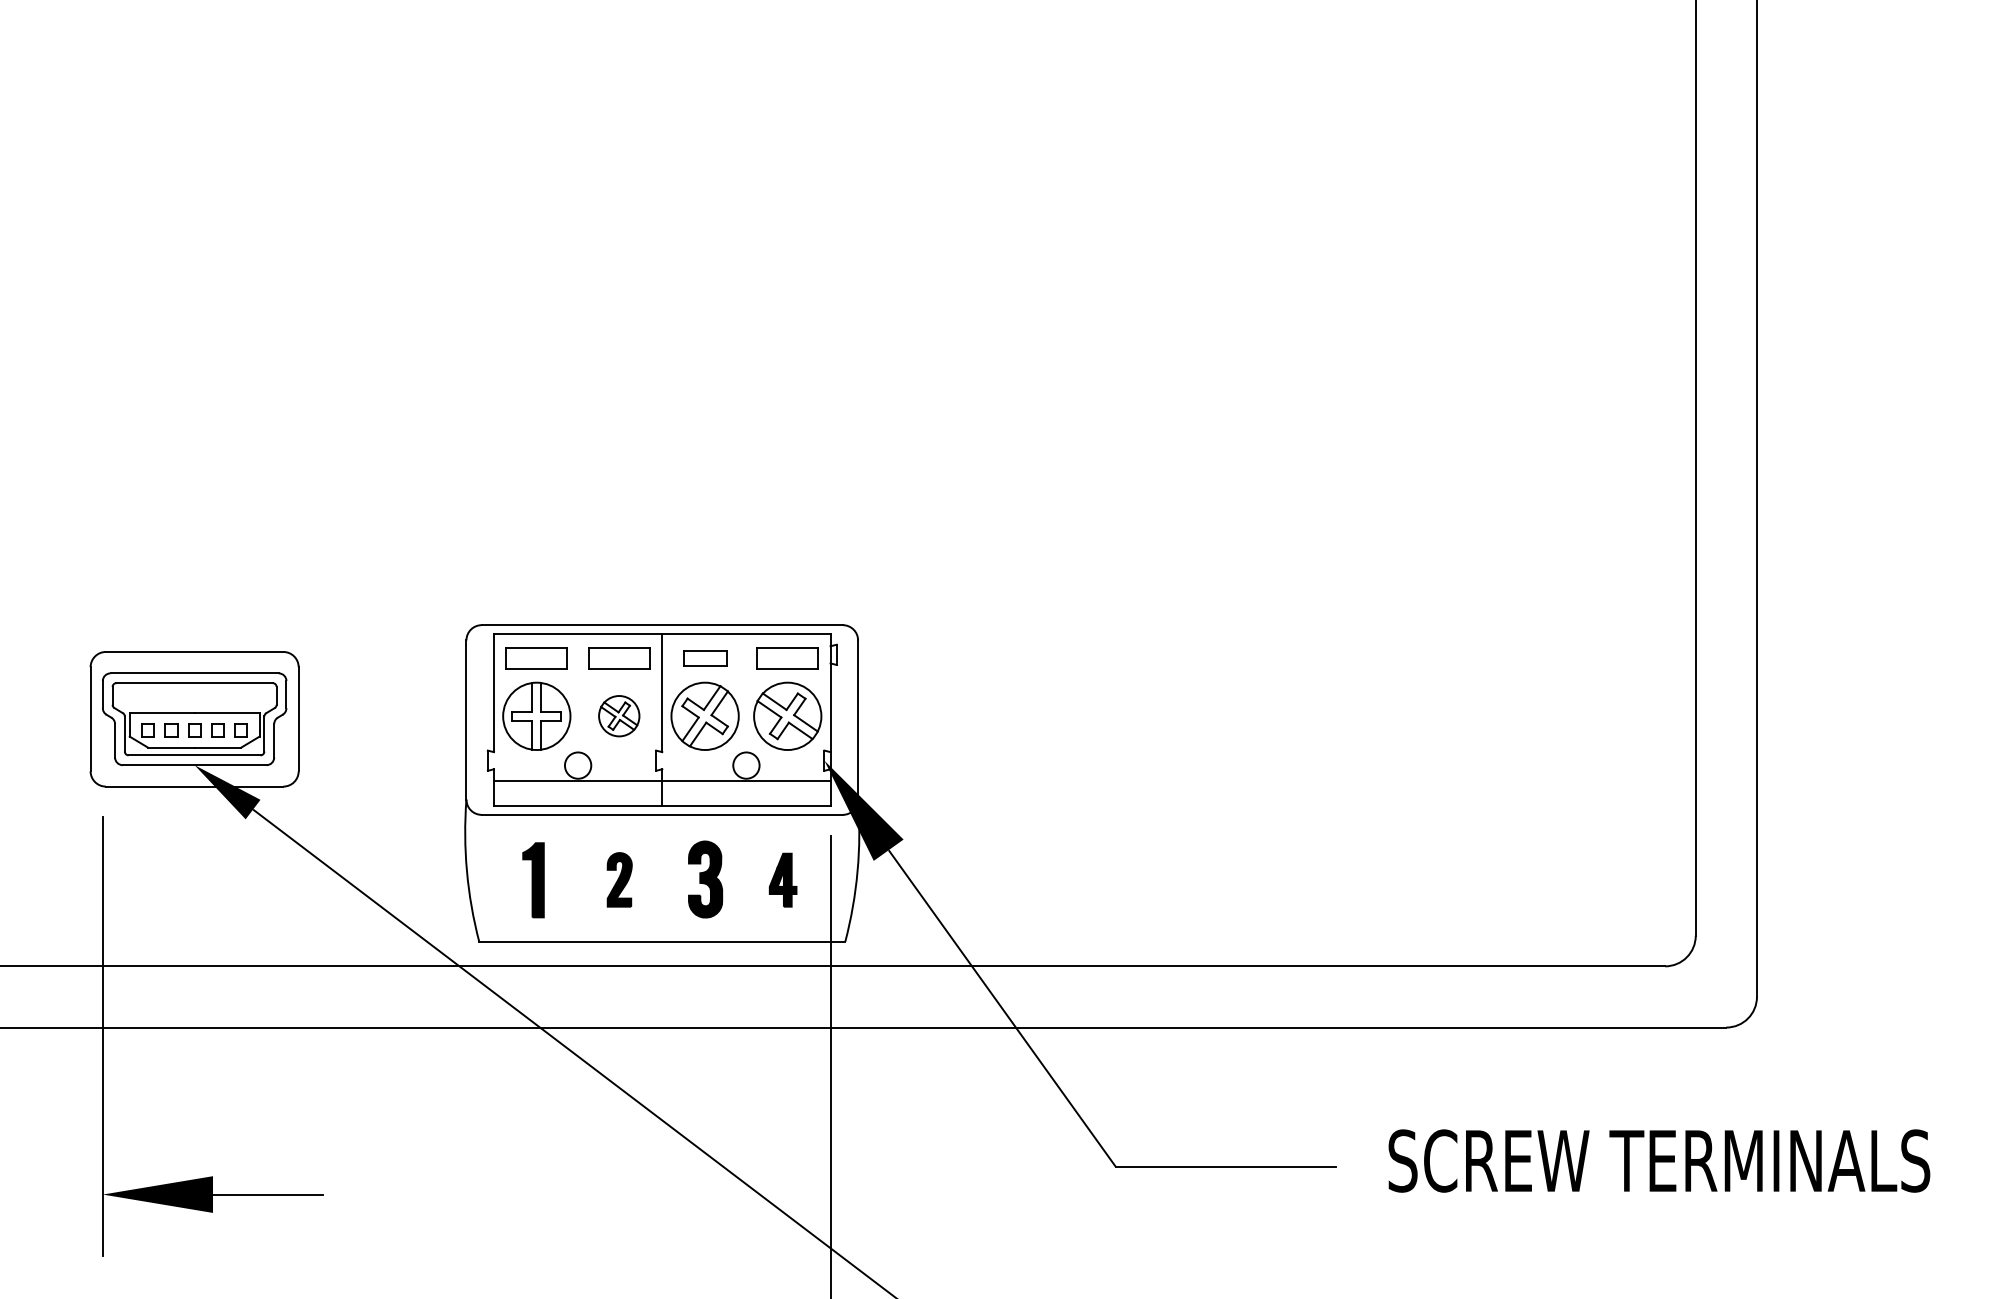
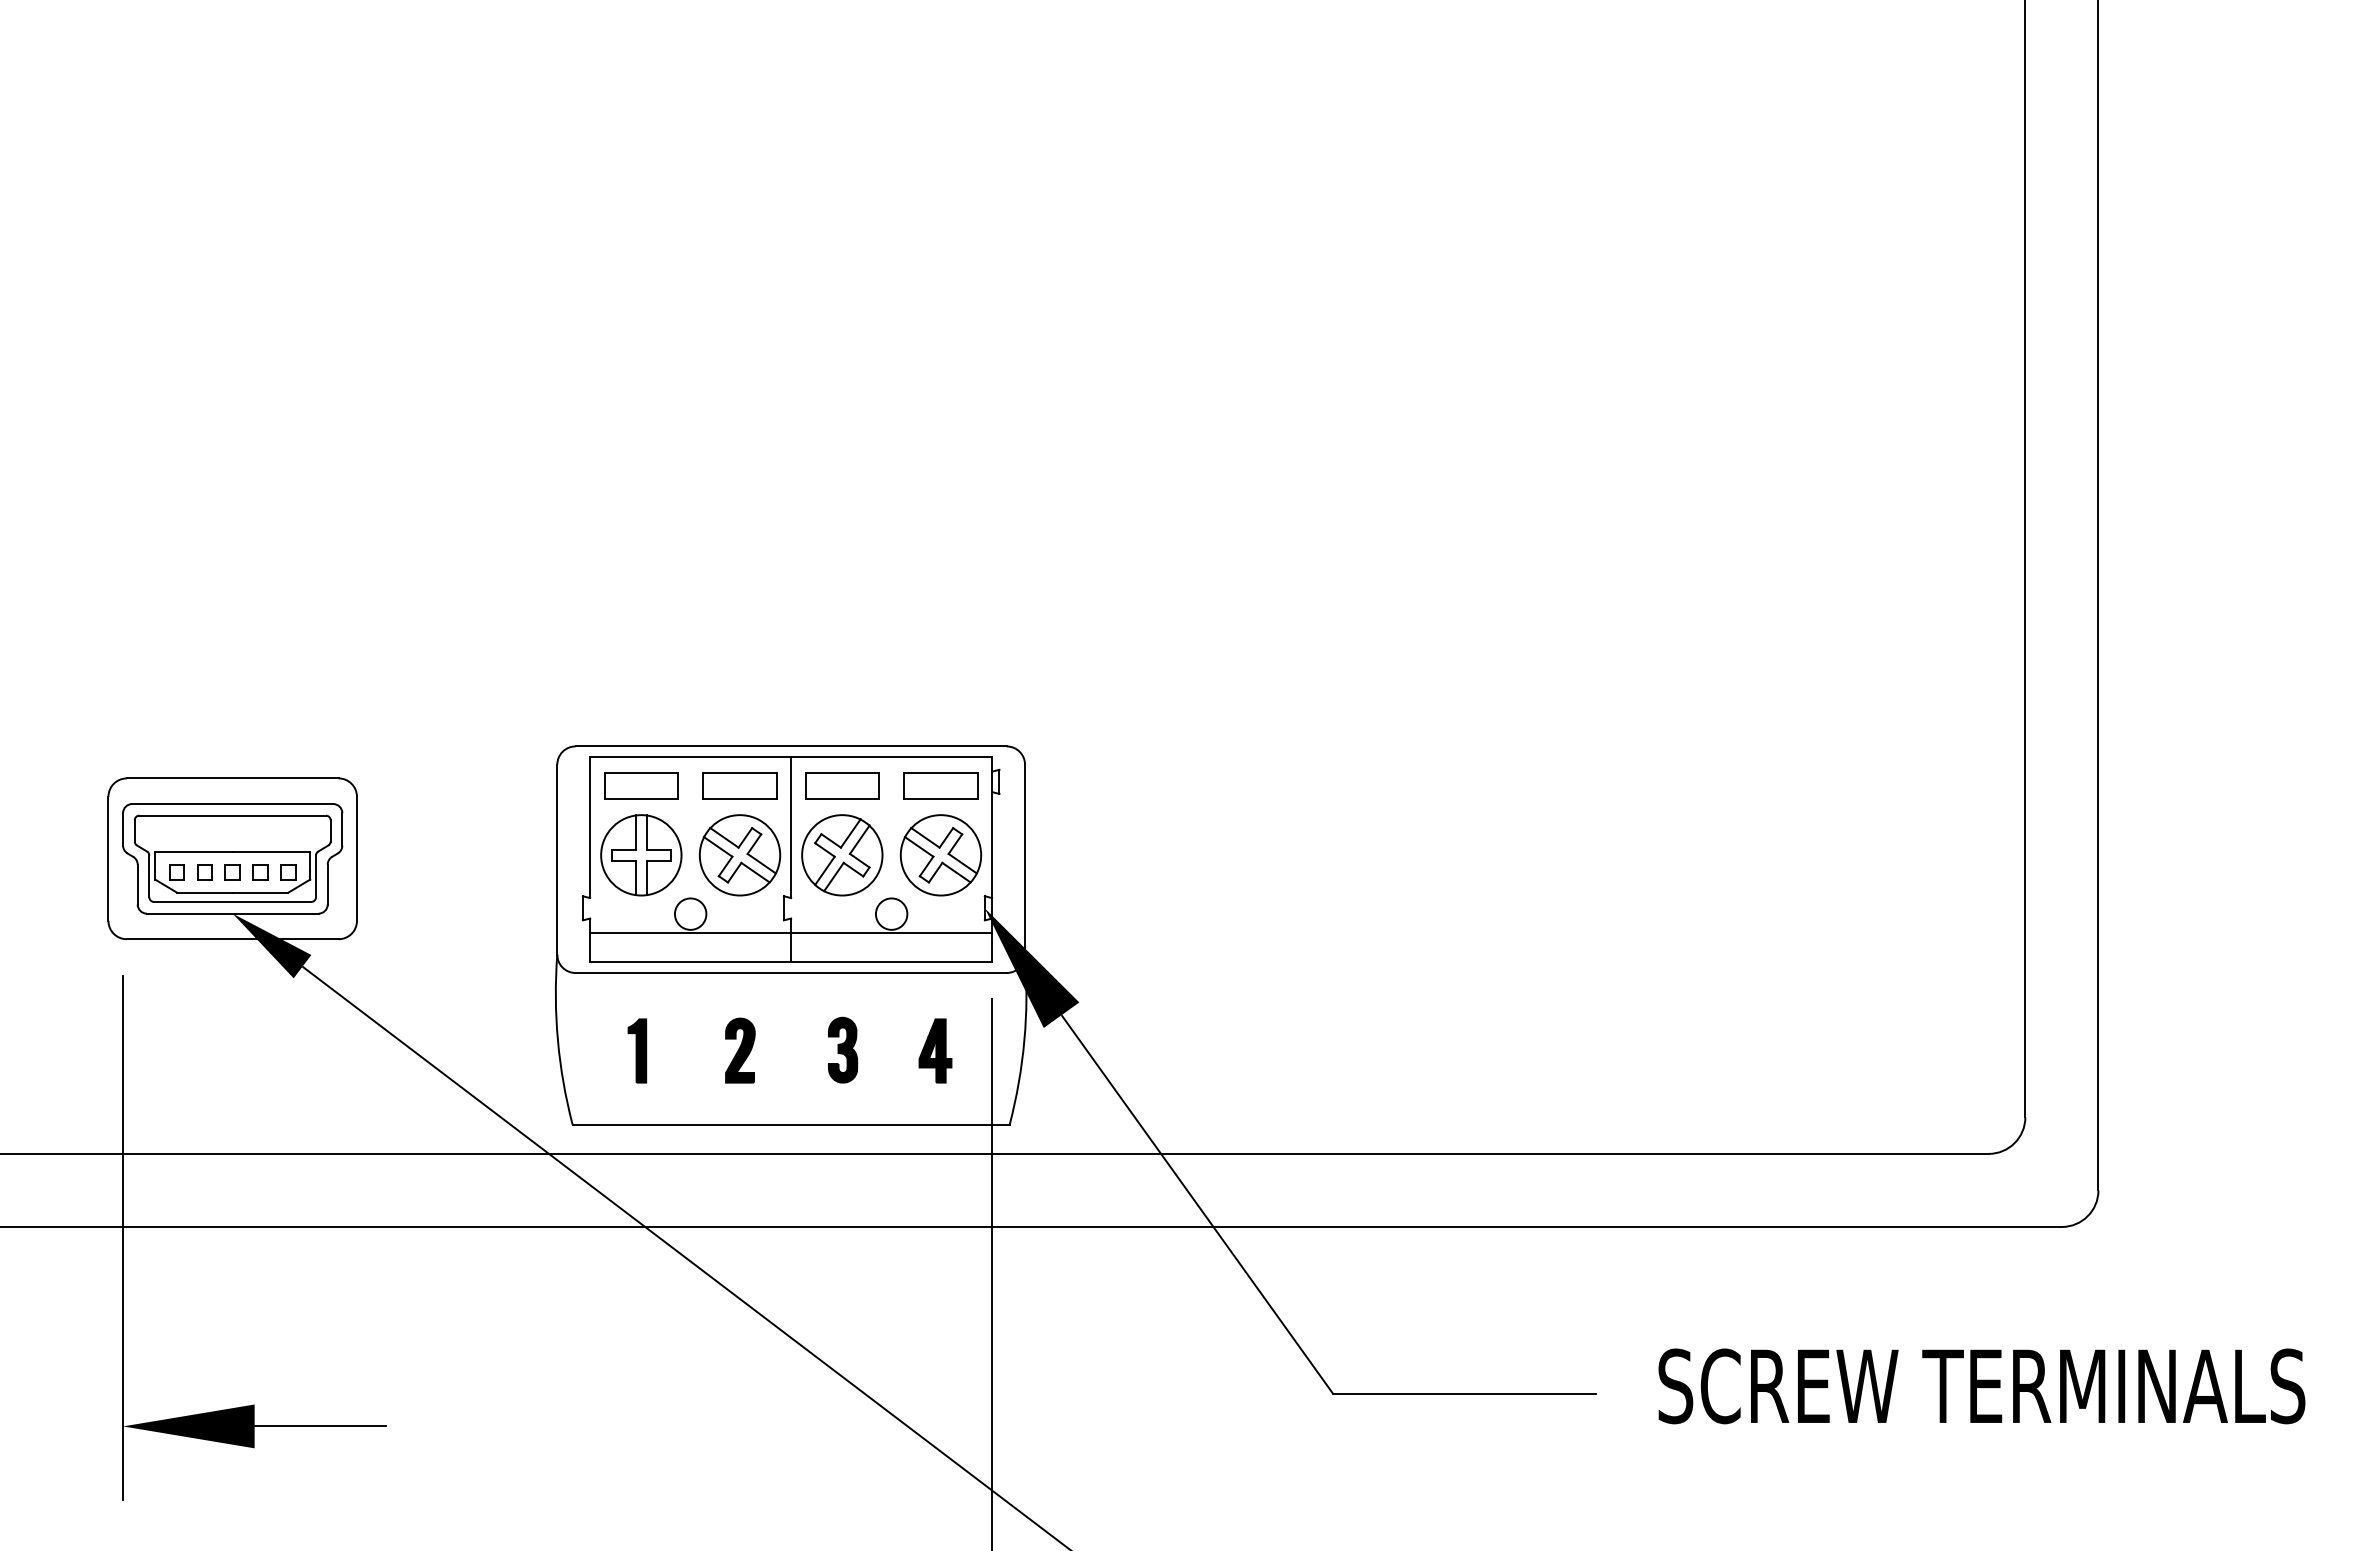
part: (705, 658) -> (842, 786), size x1.43
part: (618, 715) -> (738, 854), size x1.67
part: (533, 879) -> (637, 1050), size x0.71
part: (705, 879) -> (842, 1050), size x0.71

